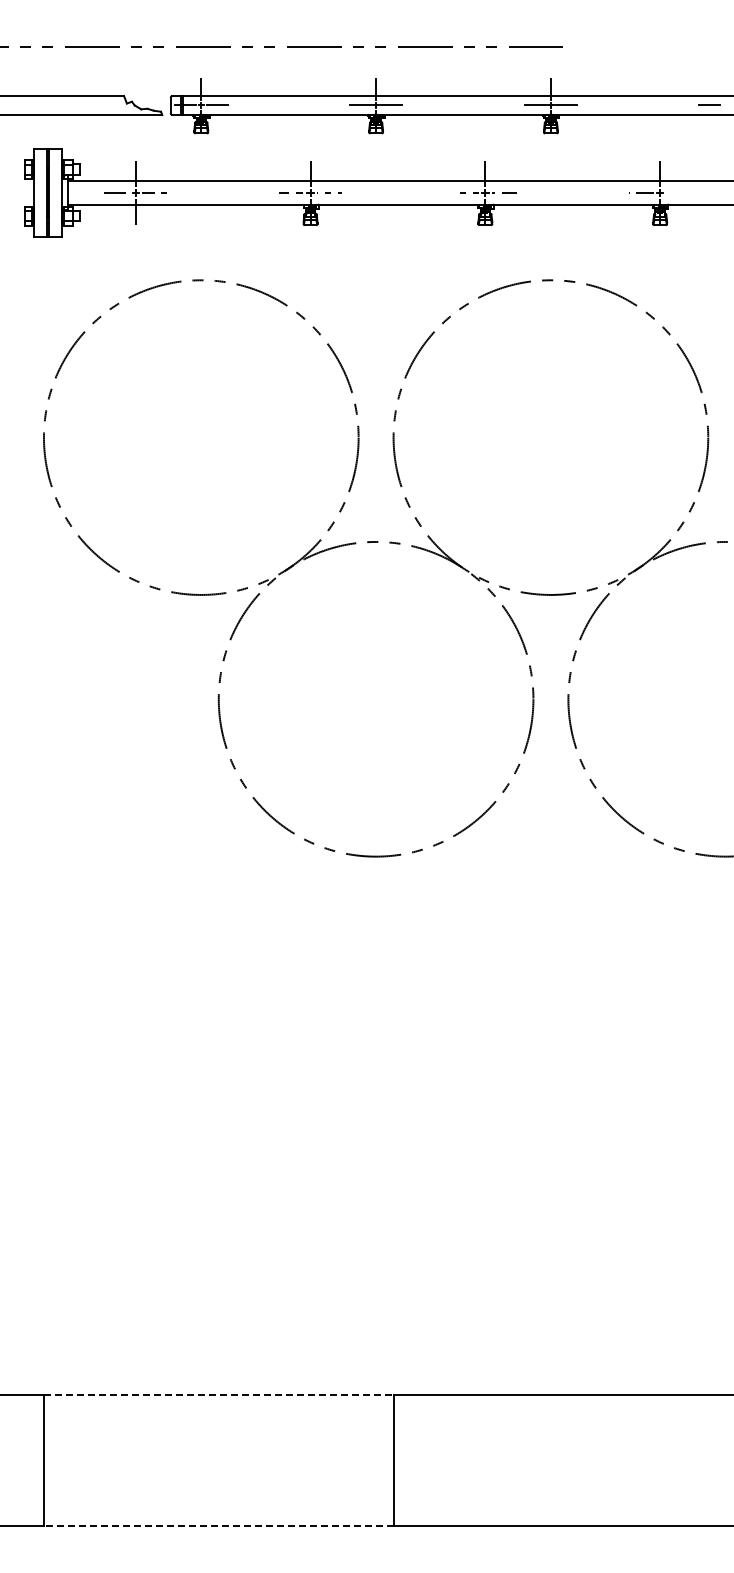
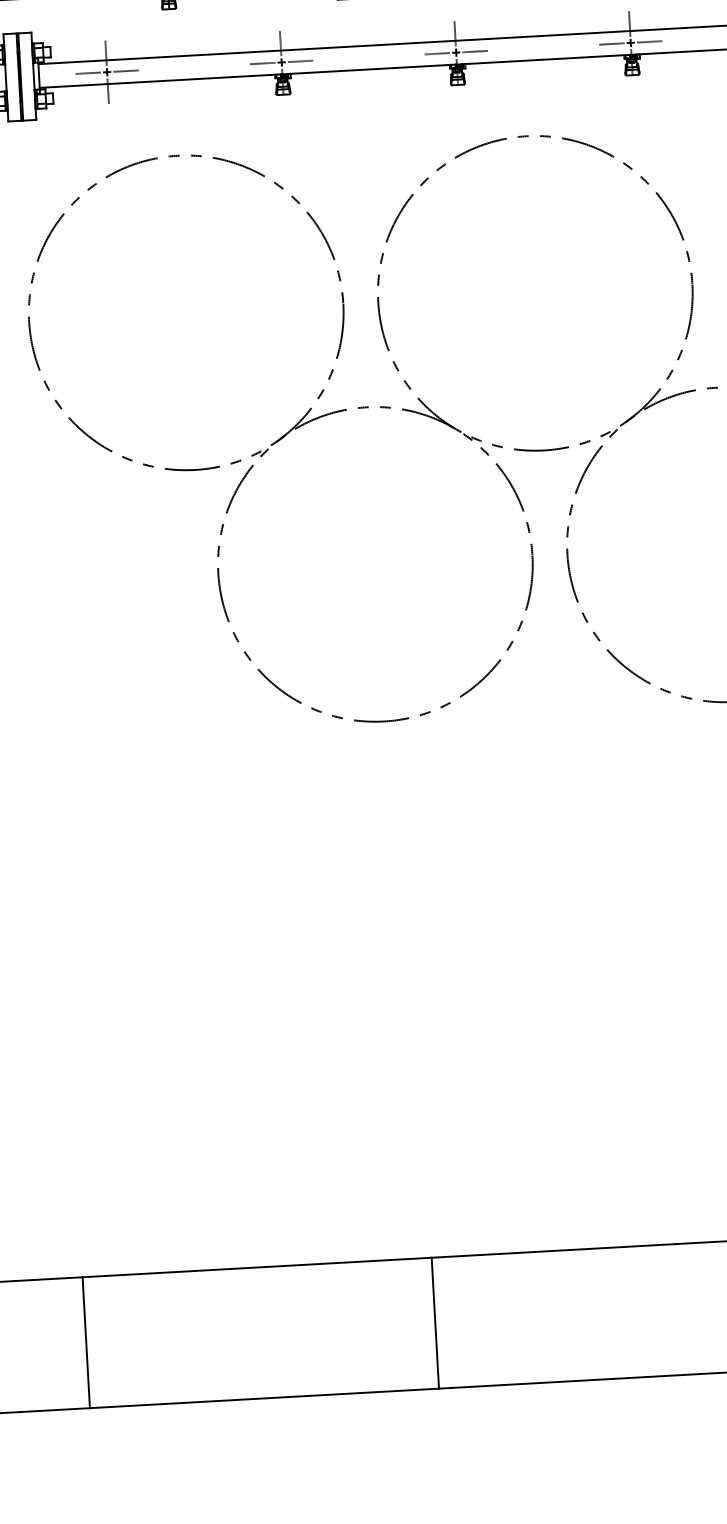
line: (678, 192) -> (649, 41), added
line: (218, 1394) -> (256, 1267), dashed -> solid
line: (218, 1525) -> (264, 1398), dashed -> solid

